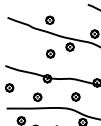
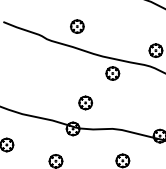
part: (50, 53) -> (85, 102), moved

